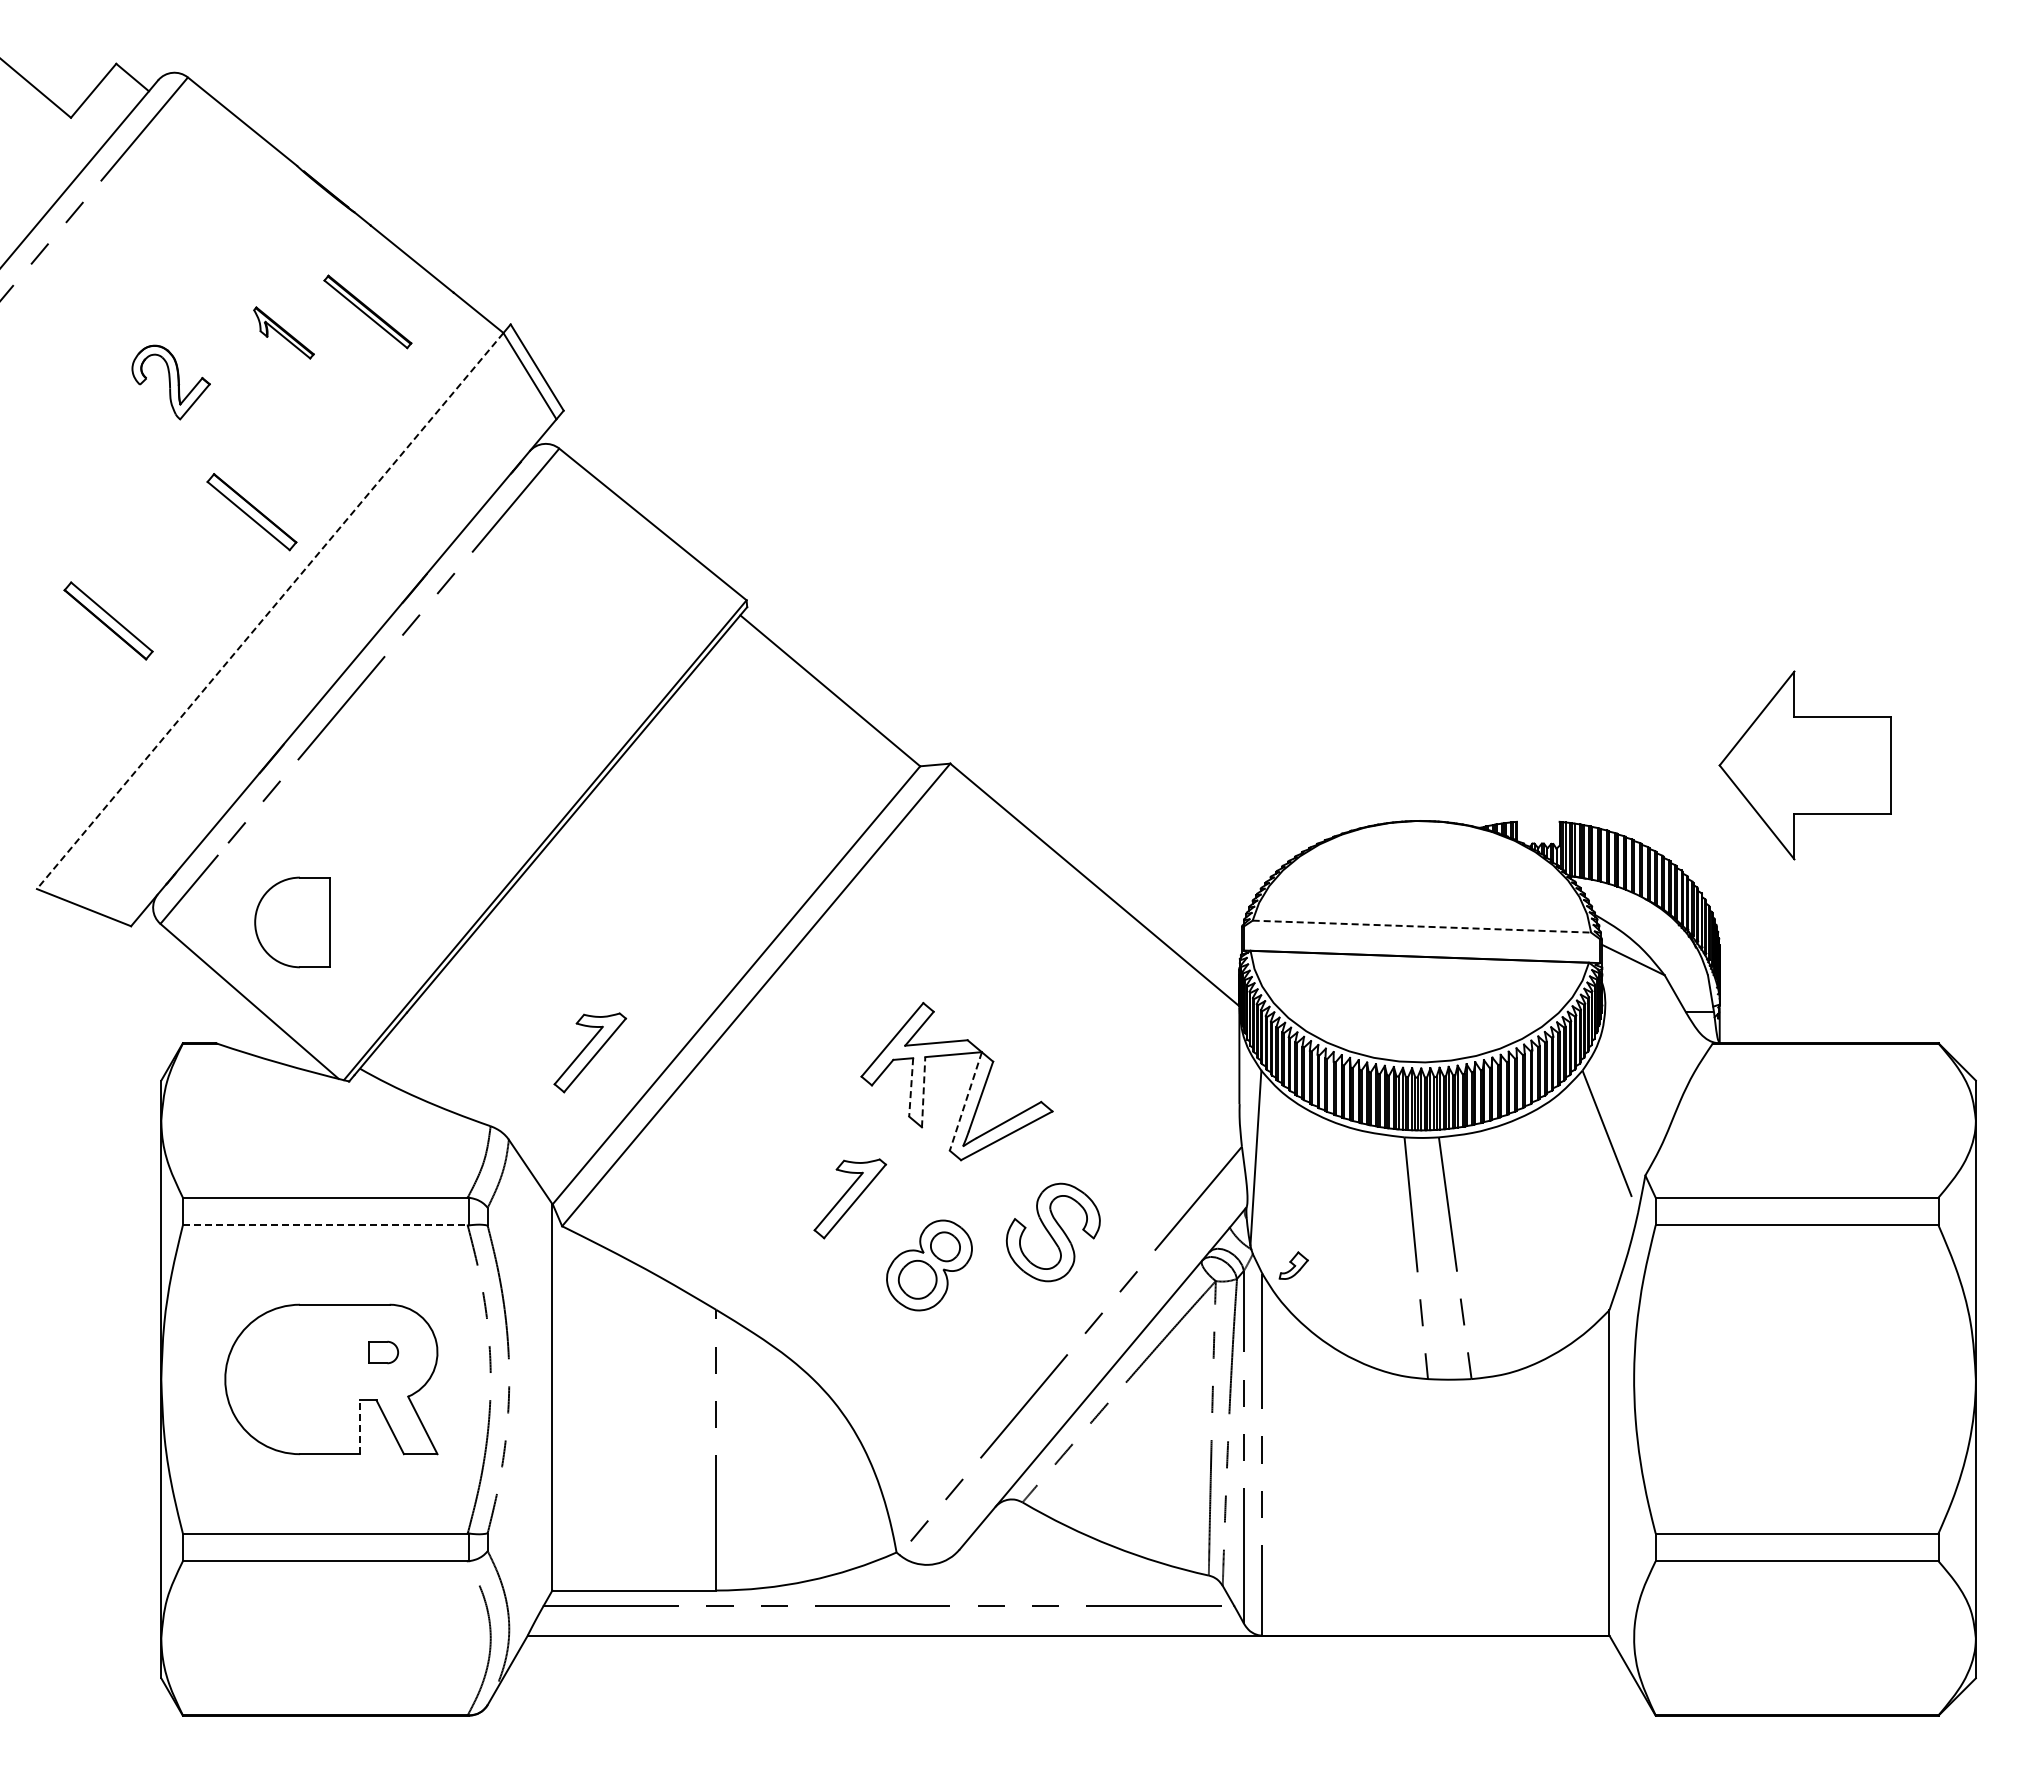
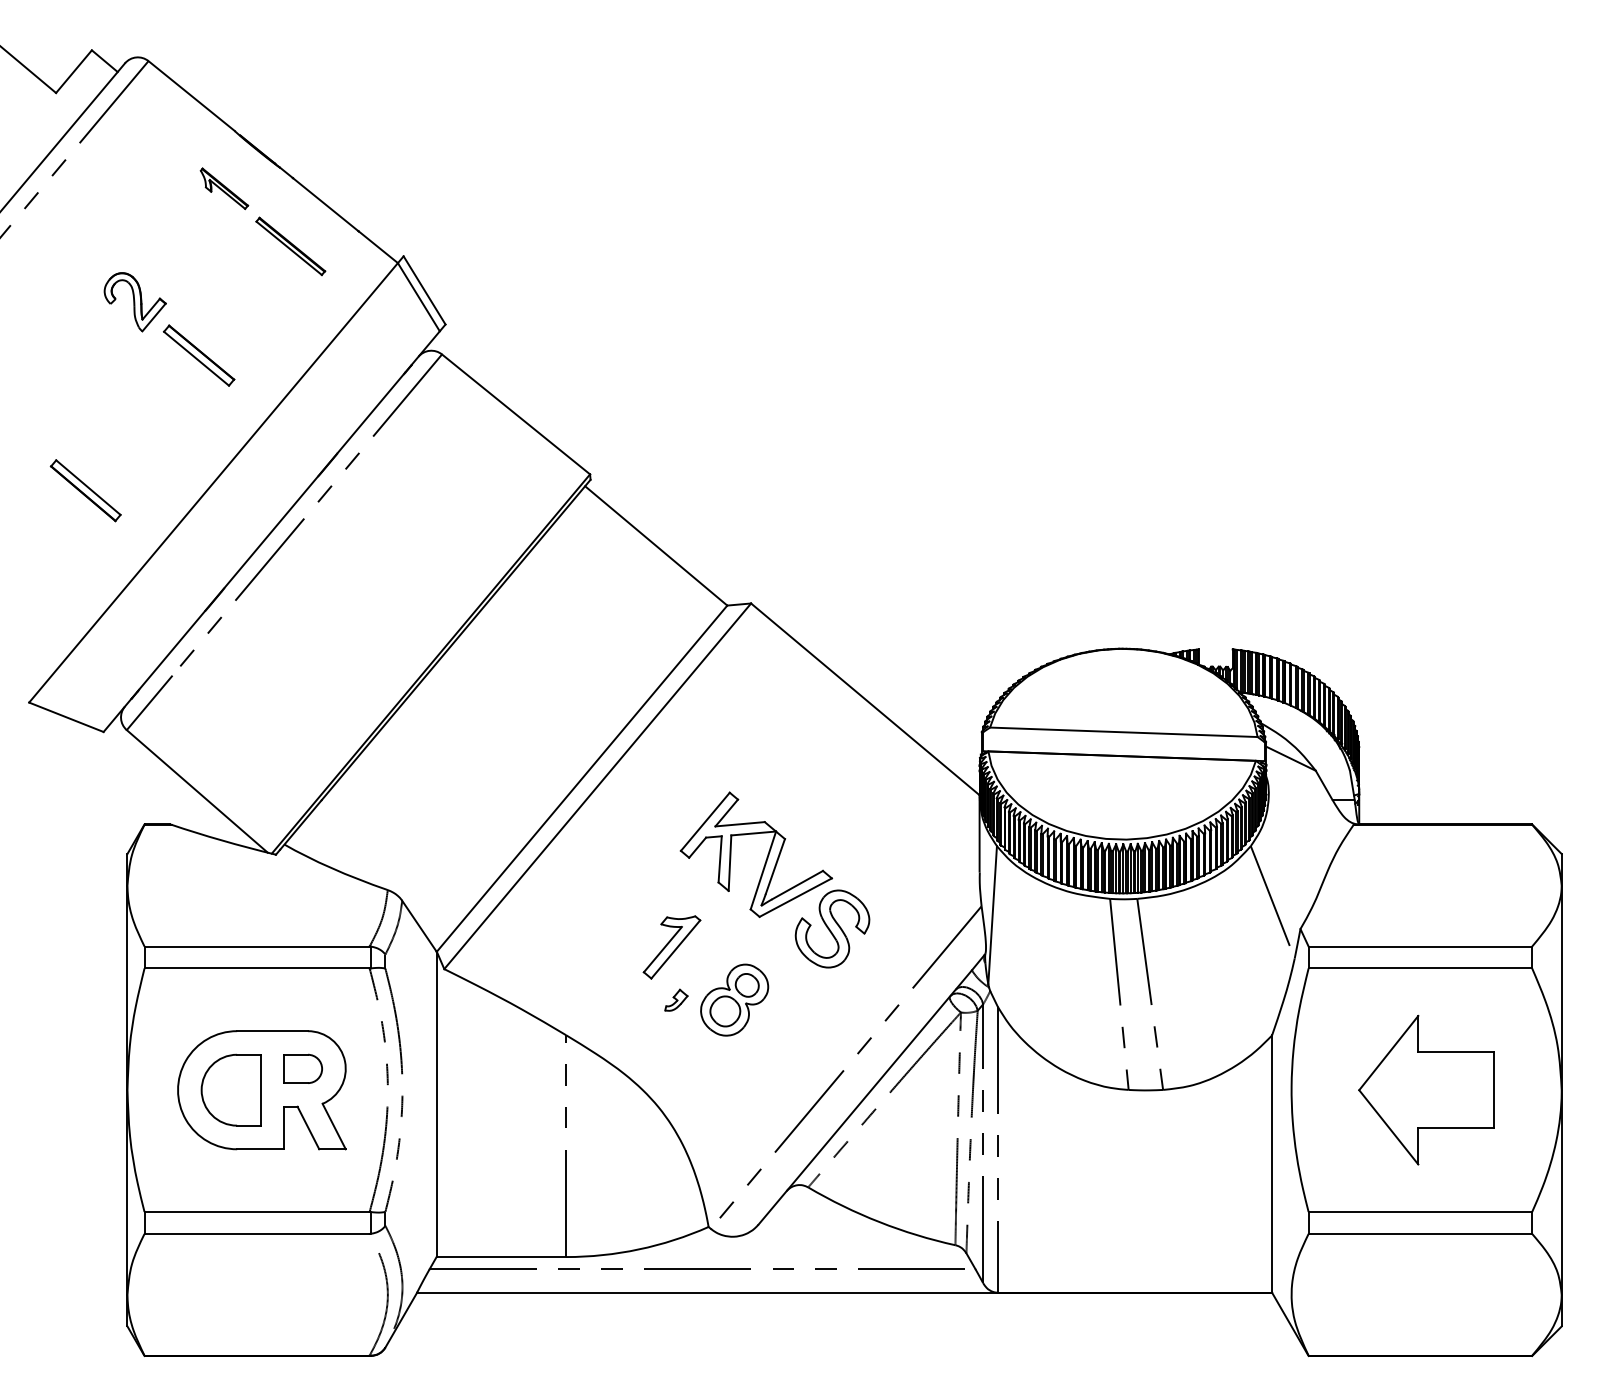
part: (283, 332) -> (224, 188), moved
part: (251, 512) -> (198, 355), moved
line: (270, 611) -> (213, 483), dashed -> solid
part: (1804, 765) -> (1426, 1090), moved
part: (292, 922) -> (231, 1090), moved
line: (1422, 926) -> (1124, 732), dashed -> solid
part: (590, 1052) -> (466, 831), removed
line: (911, 1087) -> (720, 859), dashed -> solid
line: (923, 1091) -> (729, 862), dashed -> solid
line: (965, 1101) -> (763, 870), dashed -> solid
line: (325, 1225) -> (257, 968), dashed -> solid
part: (1052, 1232) -> (831, 929), moved
part: (1293, 1265) -> (676, 1000), moved
part: (383, 1352) -> (303, 1068), size x1.67
line: (359, 1427) -> (284, 1128), dashed -> solid

